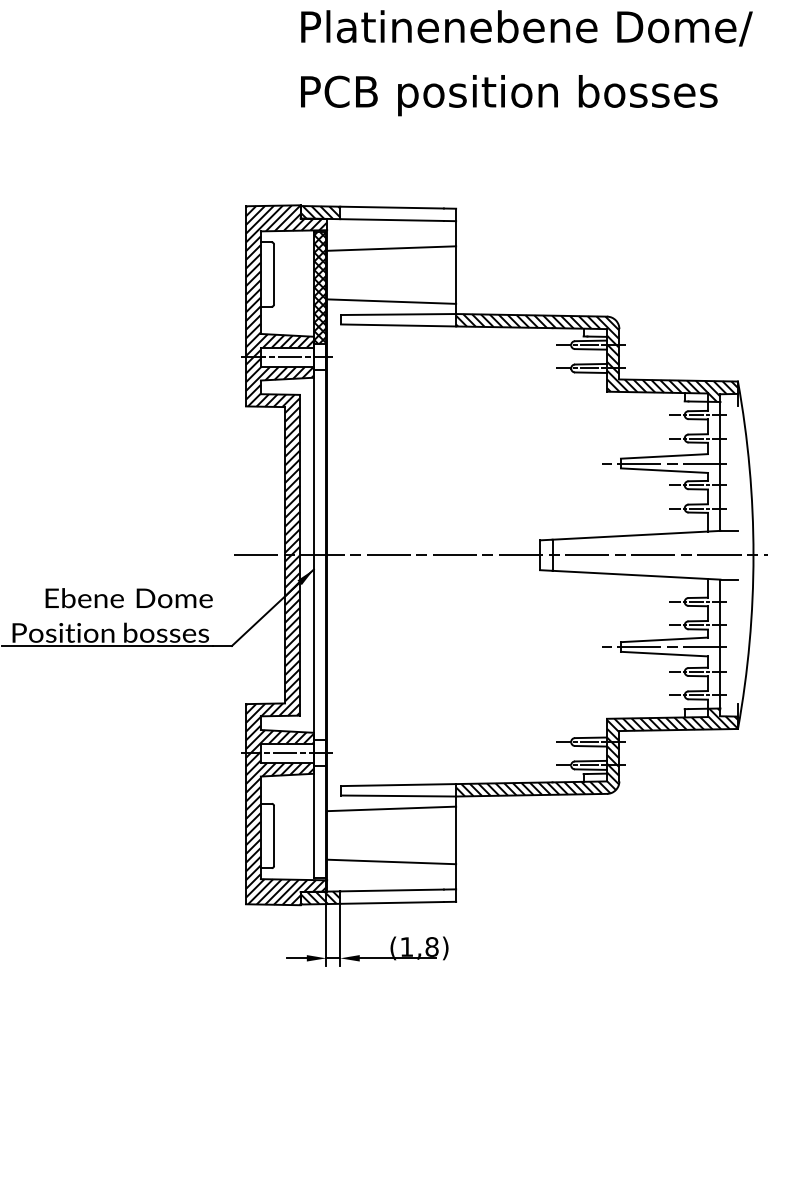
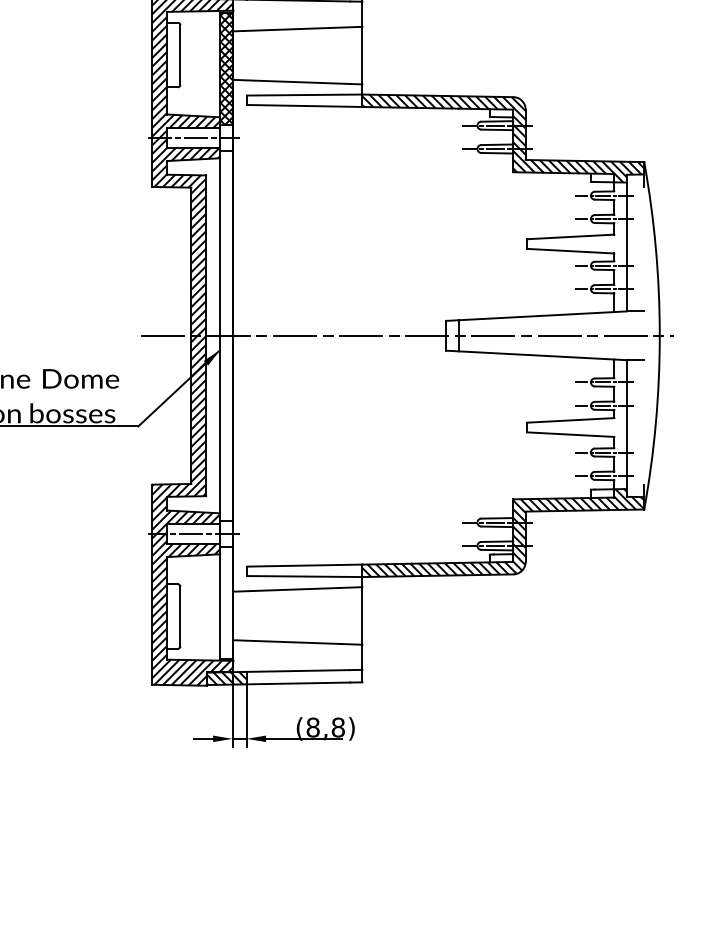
line: (664, 463) -> (570, 244), removed
line: (664, 647) -> (570, 428), removed
text: (406, 946) -> (312, 727), (1,8) -> (8,8)

